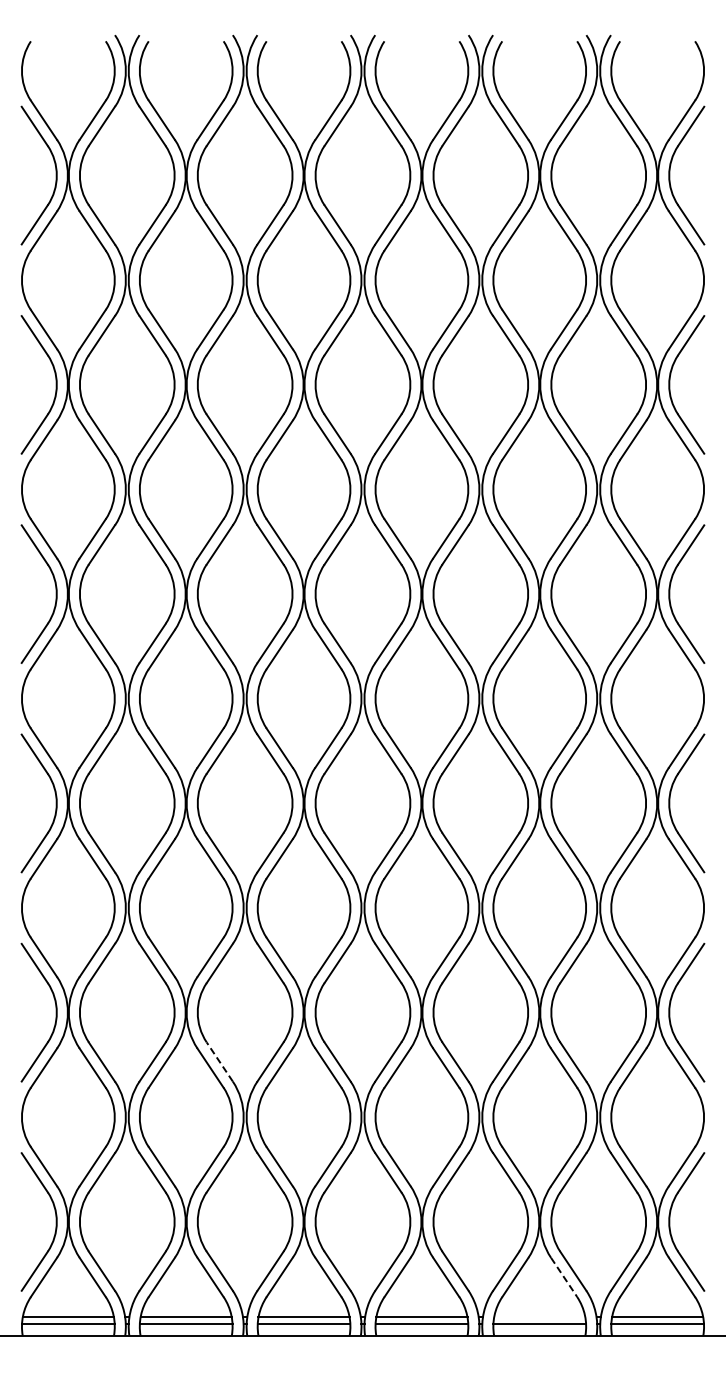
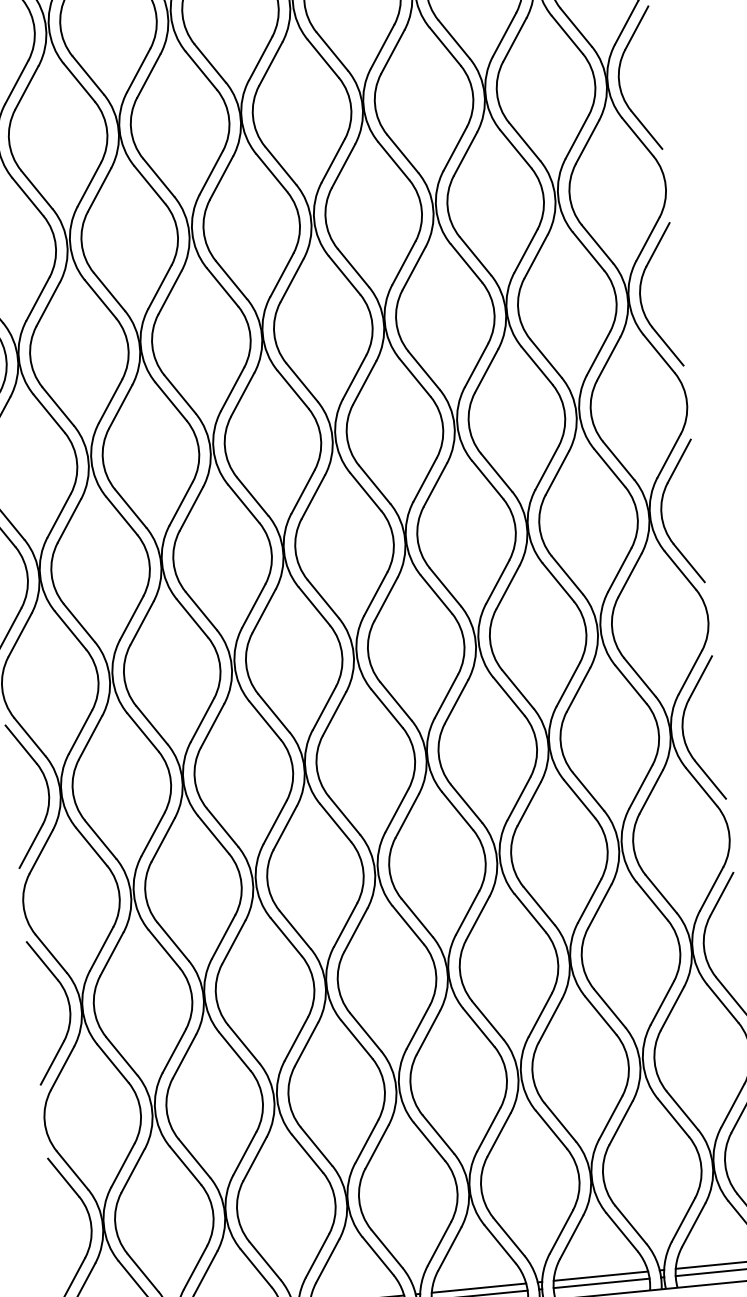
line: (219, 1061) -> (243, 1043), dashed -> solid
line: (564, 1277) -> (622, 1232), dashed -> solid
line: (539, 1317) -> (600, 1276), added

